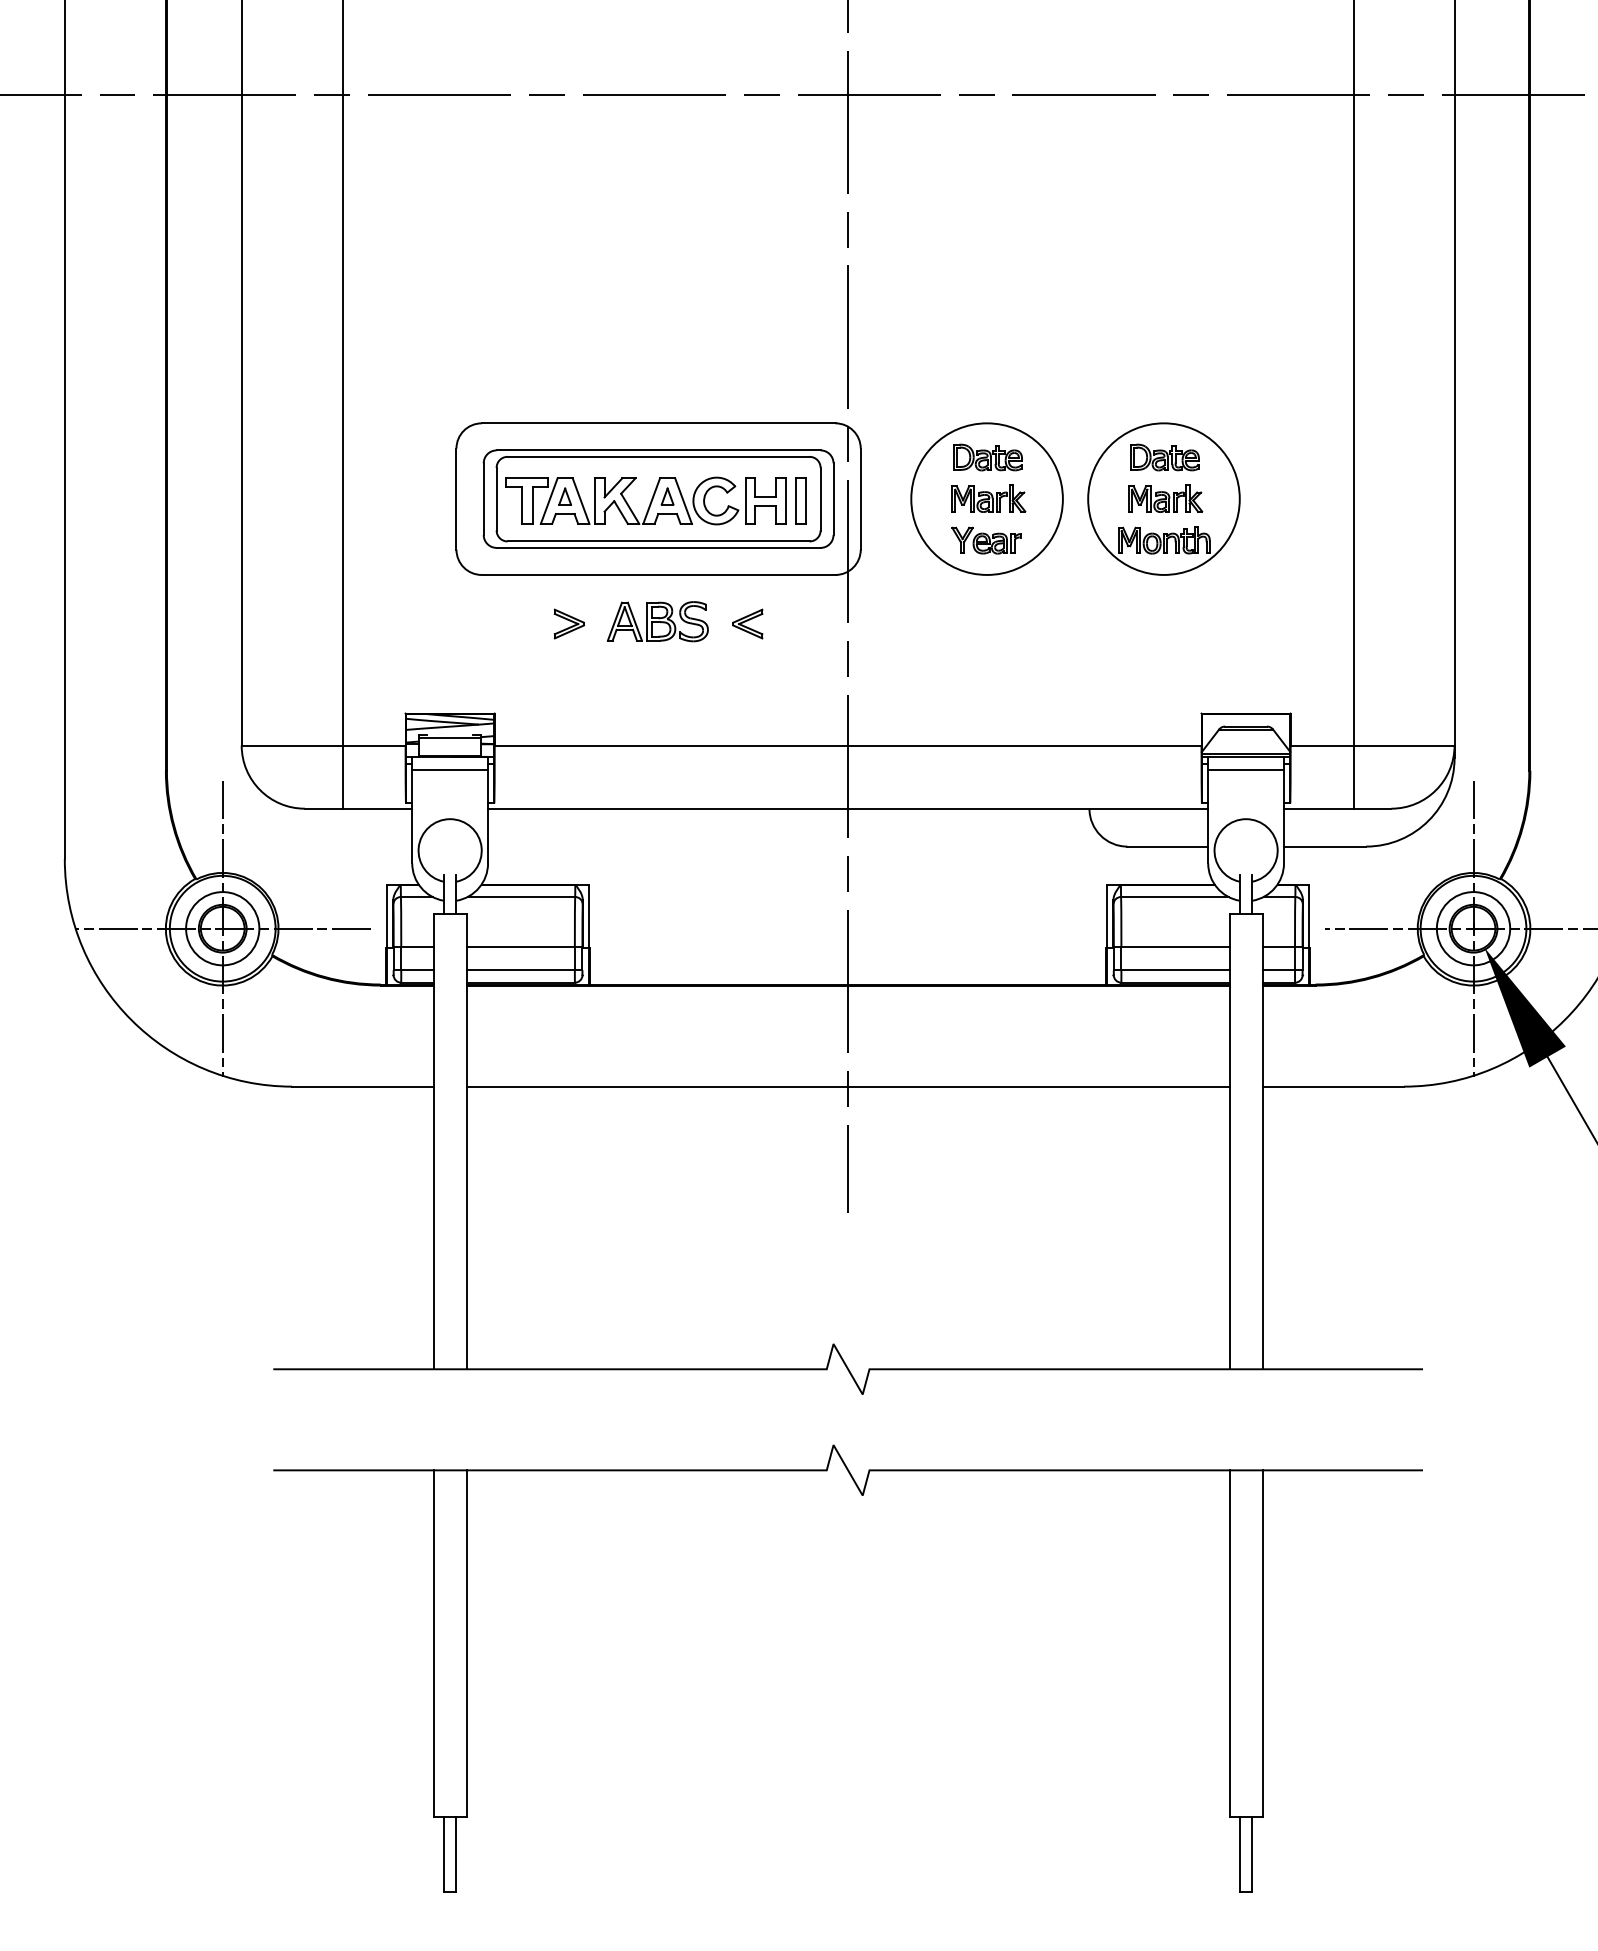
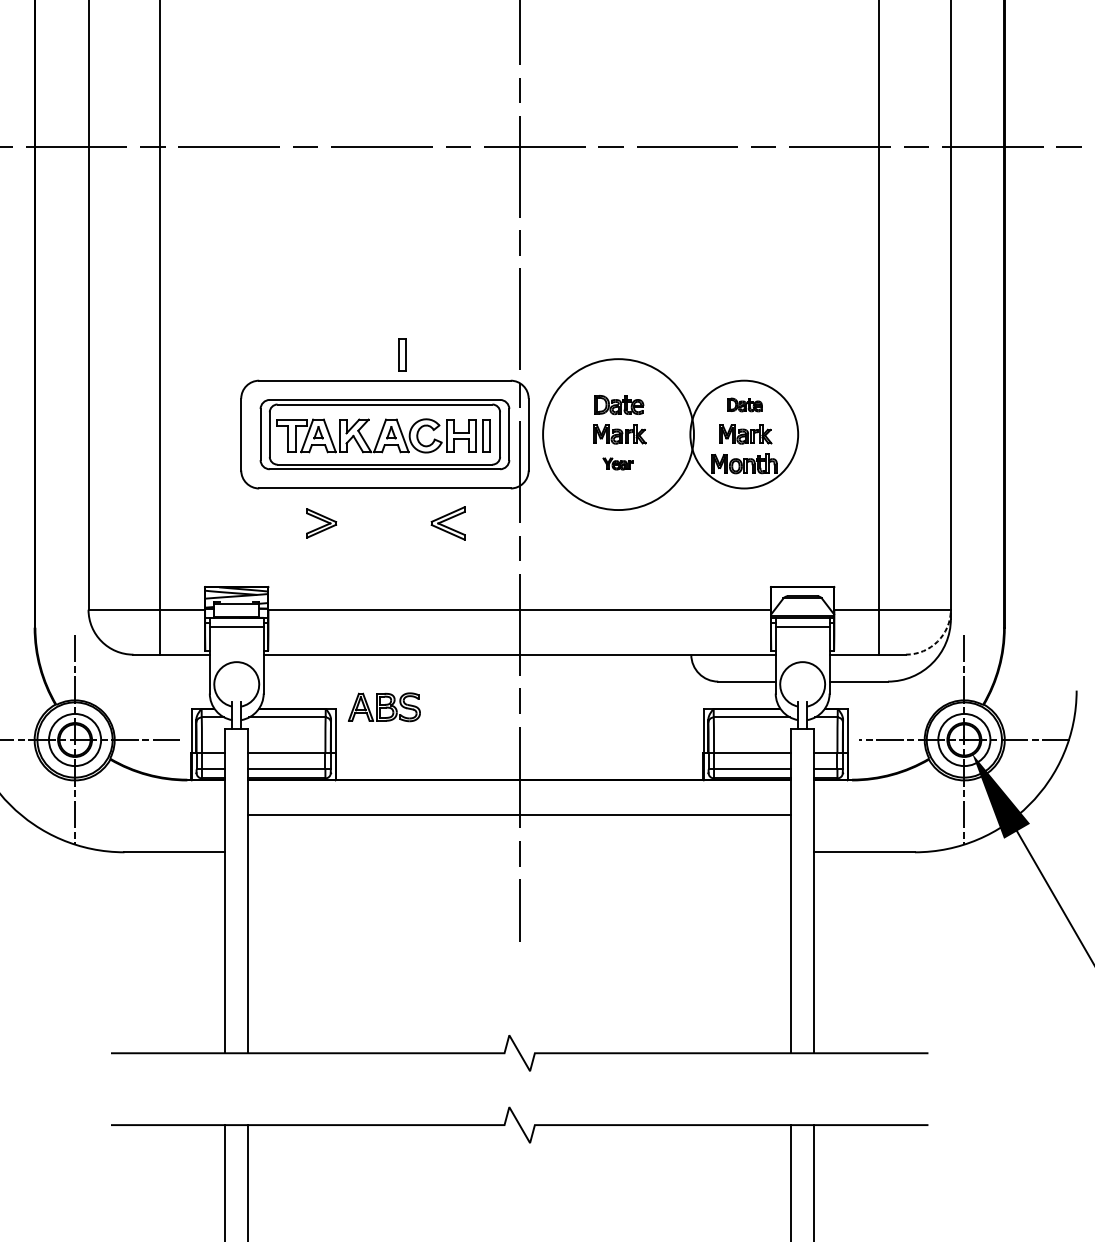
part: (682, 386) -> (401, 354), added
part: (1164, 457) -> (744, 404), size x0.7
circle: (986, 498) -> (618, 434), size x1.4
part: (986, 540) -> (618, 463), size x0.6
part: (657, 621) -> (384, 707), moved
part: (568, 623) -> (320, 523), size x1.4
part: (747, 623) -> (448, 523), size x1.6
arc: (1436, 790) -> (938, 641), solid -> dashed
line: (847, 1086) -> (519, 815), moved

